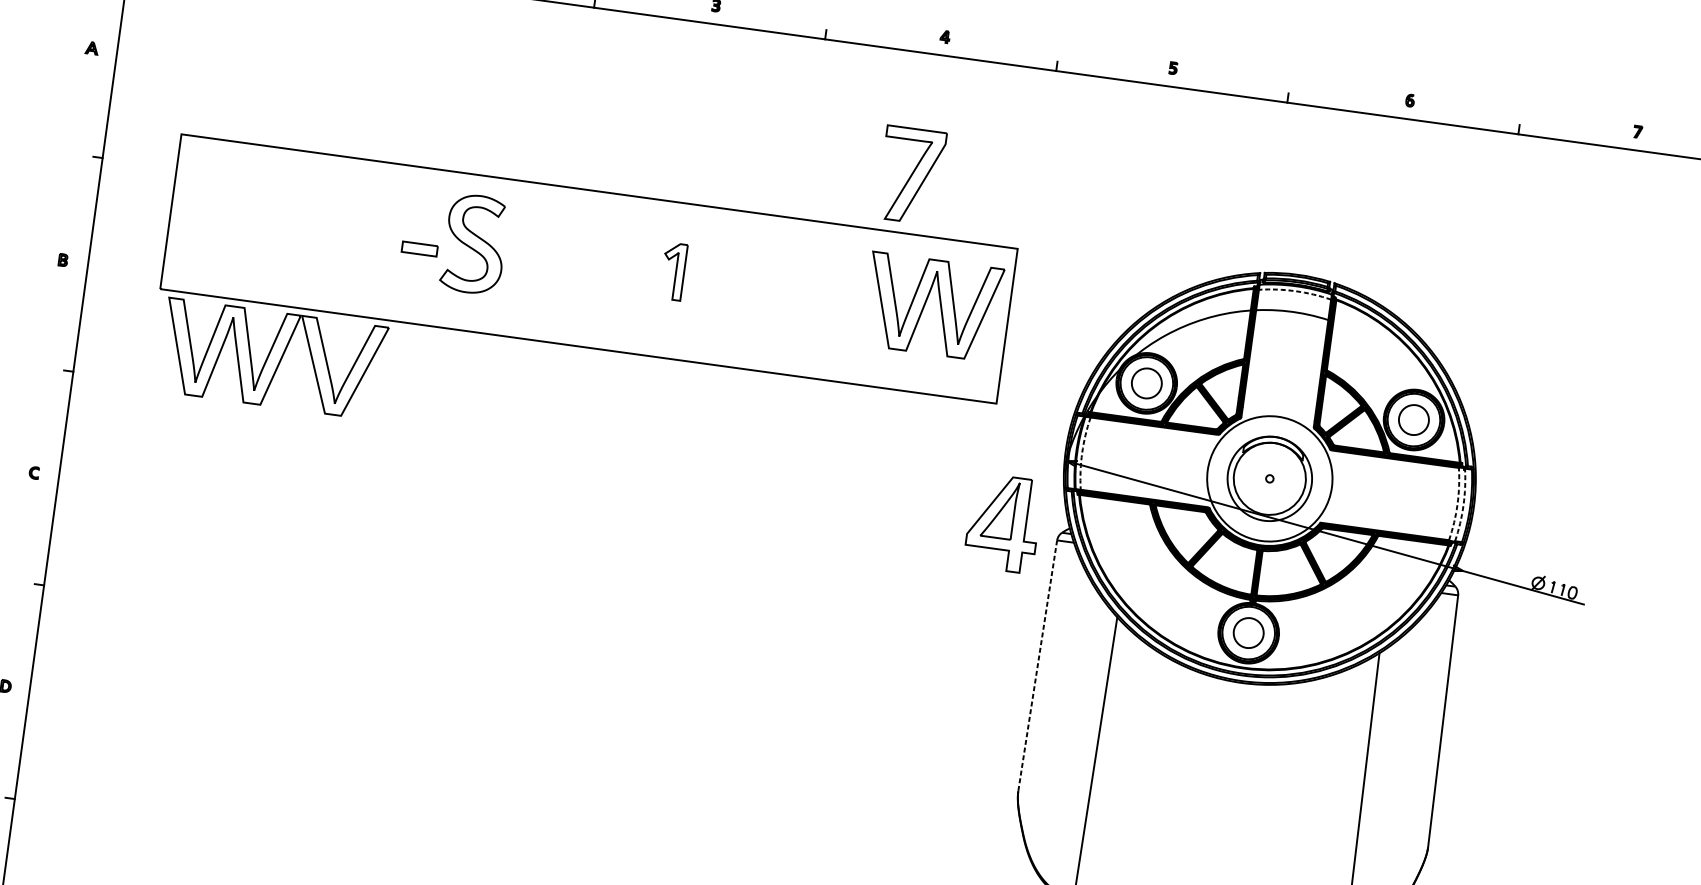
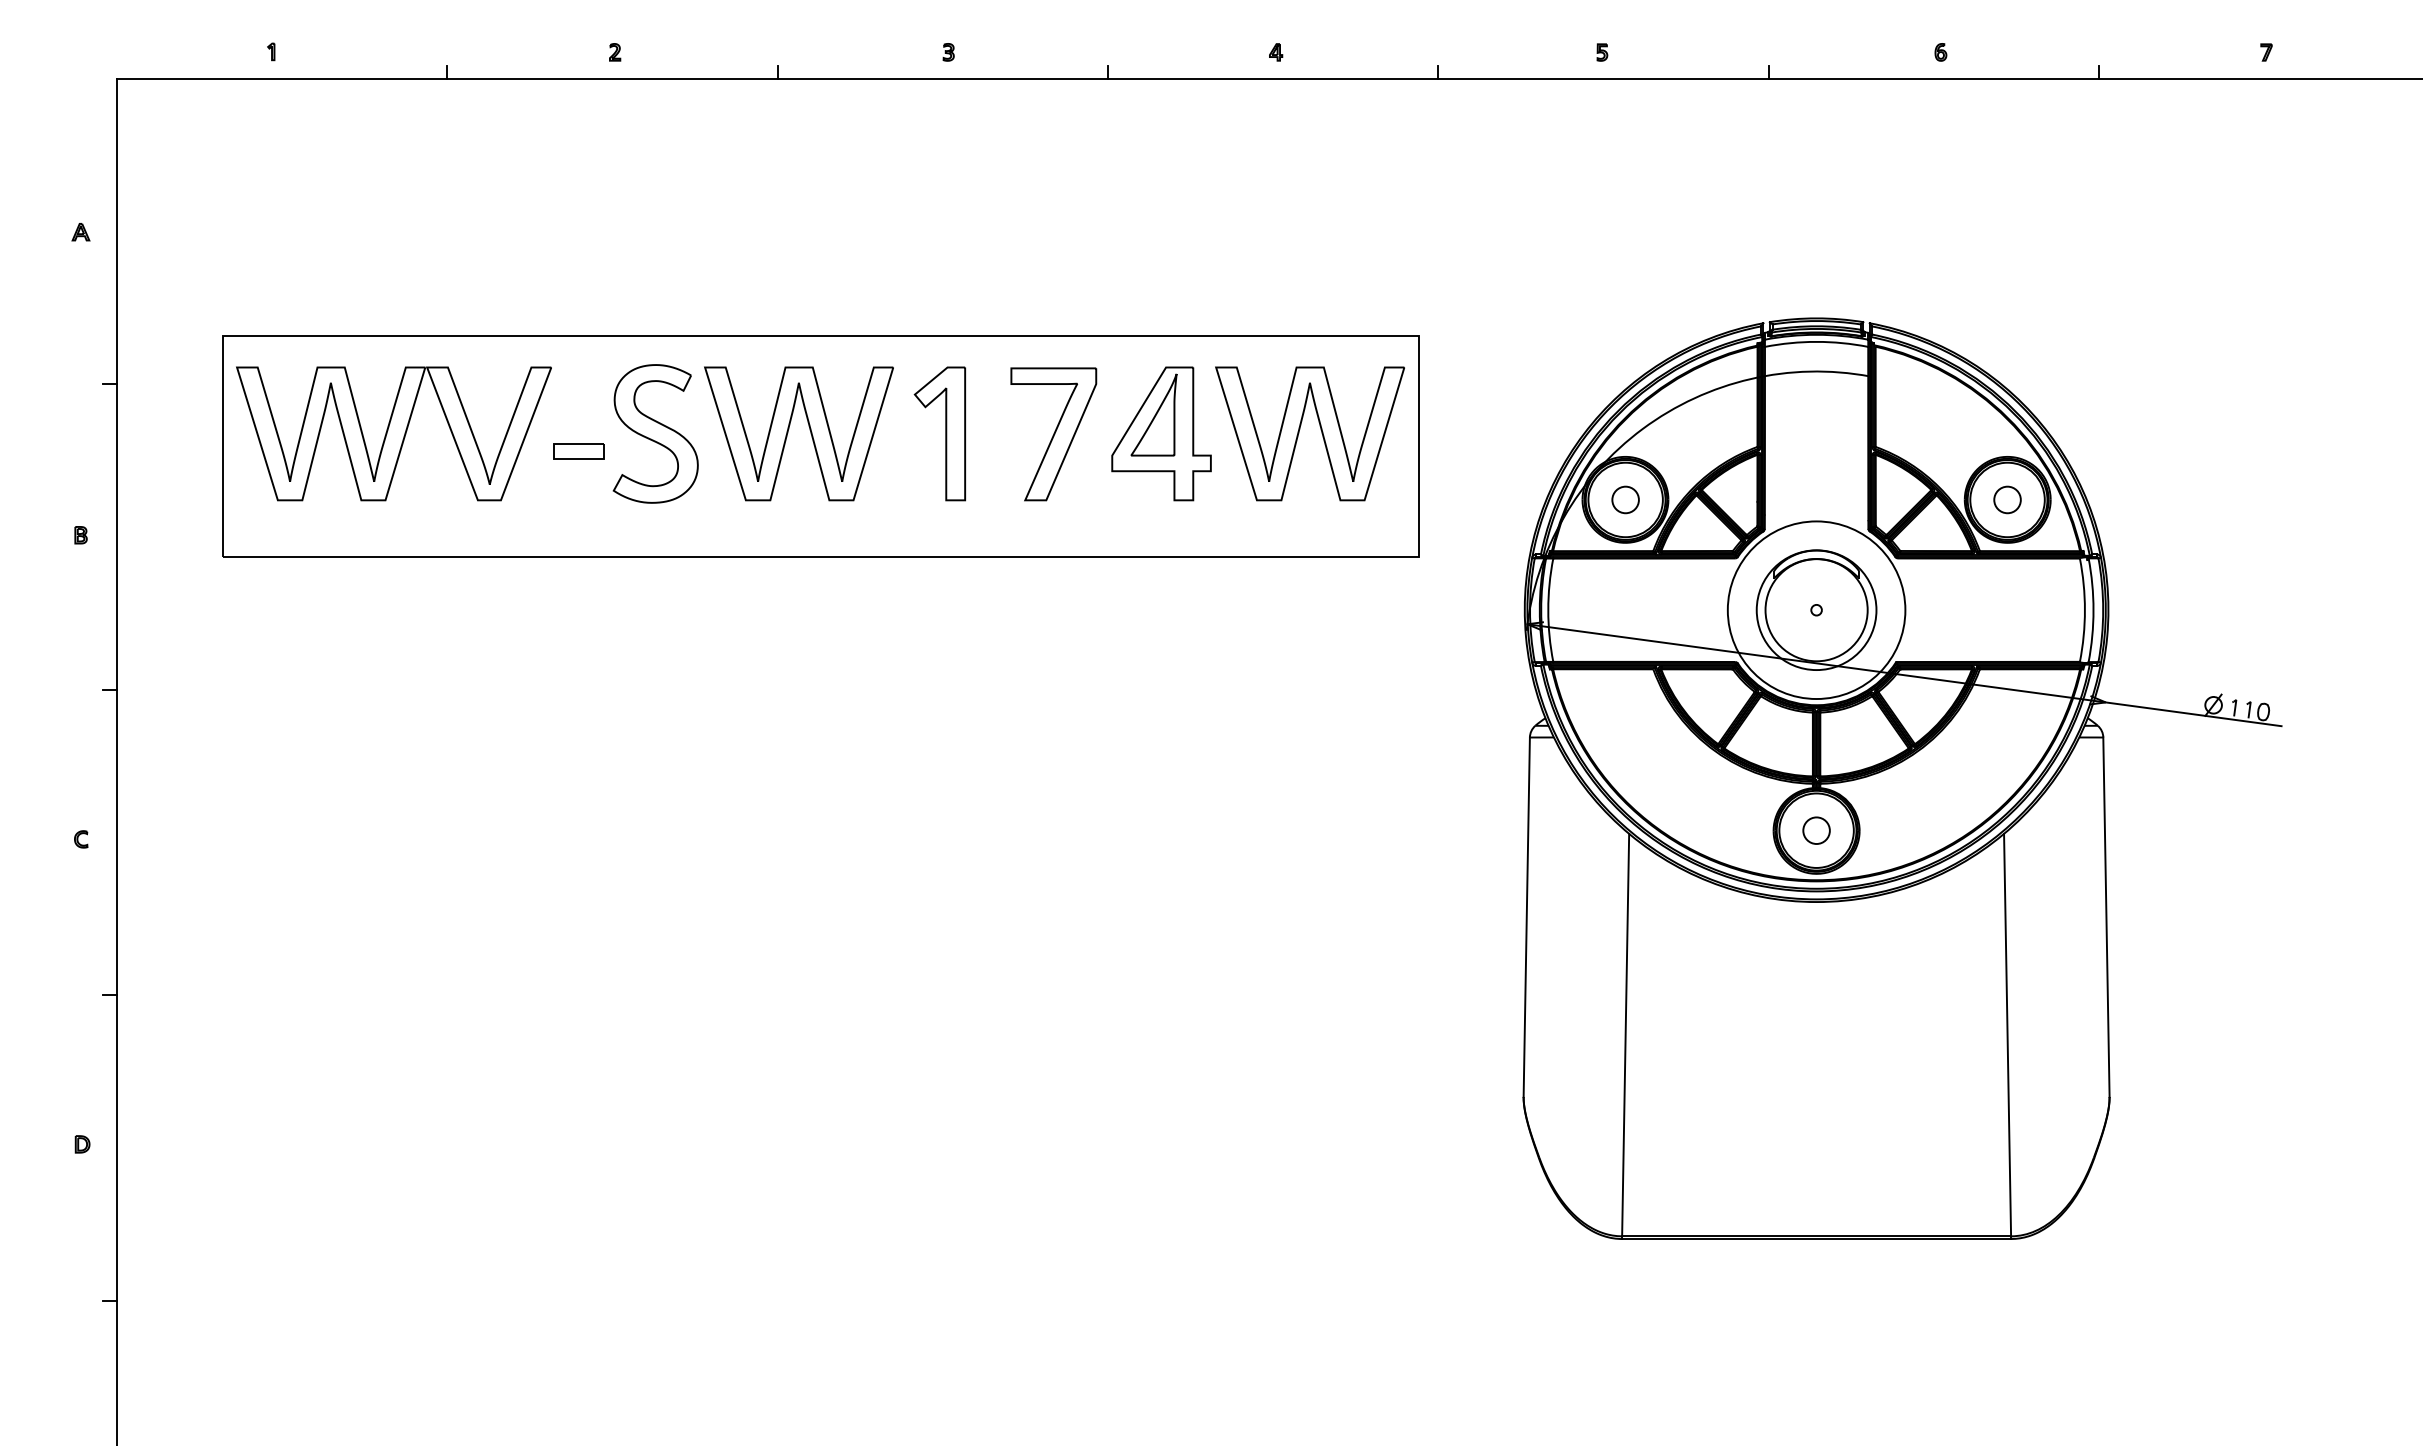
part: (910, 175) -> (1053, 434), moved
part: (568, 254) -> (789, 429), added
part: (673, 271) -> (939, 433), size x1.67
arc: (1295, 290) -> (1816, 341), dashed -> solid
part: (272, 358) -> (393, 433), moved
circle: (1146, 383) -> (1625, 499), size x0.62
circle: (1413, 419) -> (2007, 499), size x0.62
arc: (1082, 453) -> (1548, 610), dashed -> solid
arc: (1457, 504) -> (2084, 610), dashed -> solid
arc: (1463, 505) -> (2093, 610), dashed -> solid
part: (1003, 523) -> (1161, 433), moved
circle: (1248, 632) -> (1816, 830), size x0.62
line: (1037, 665) -> (1526, 917), dashed -> solid

